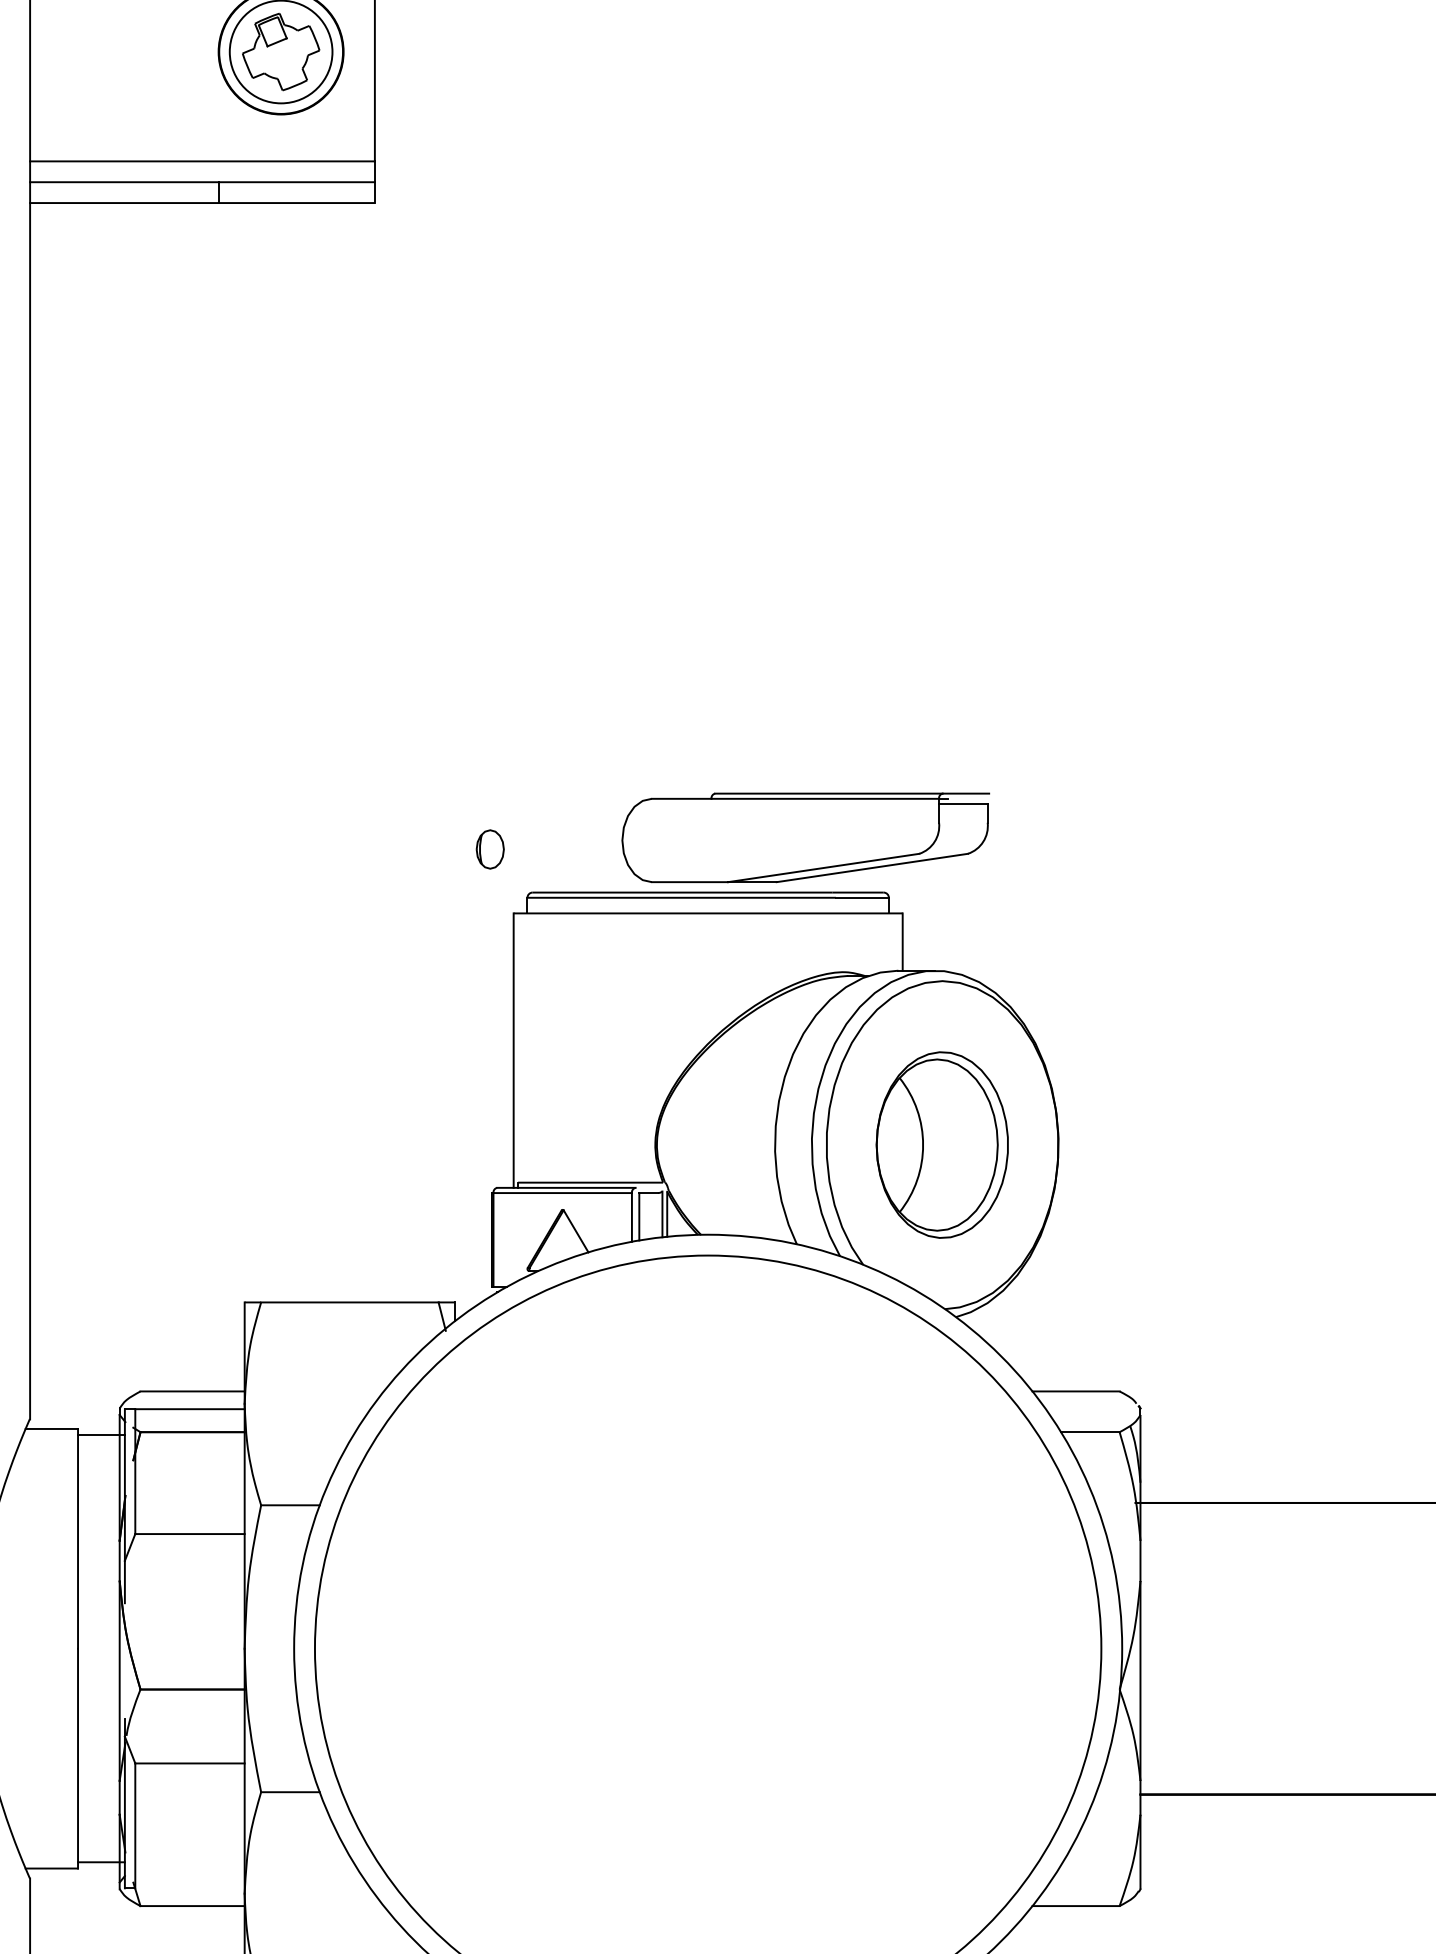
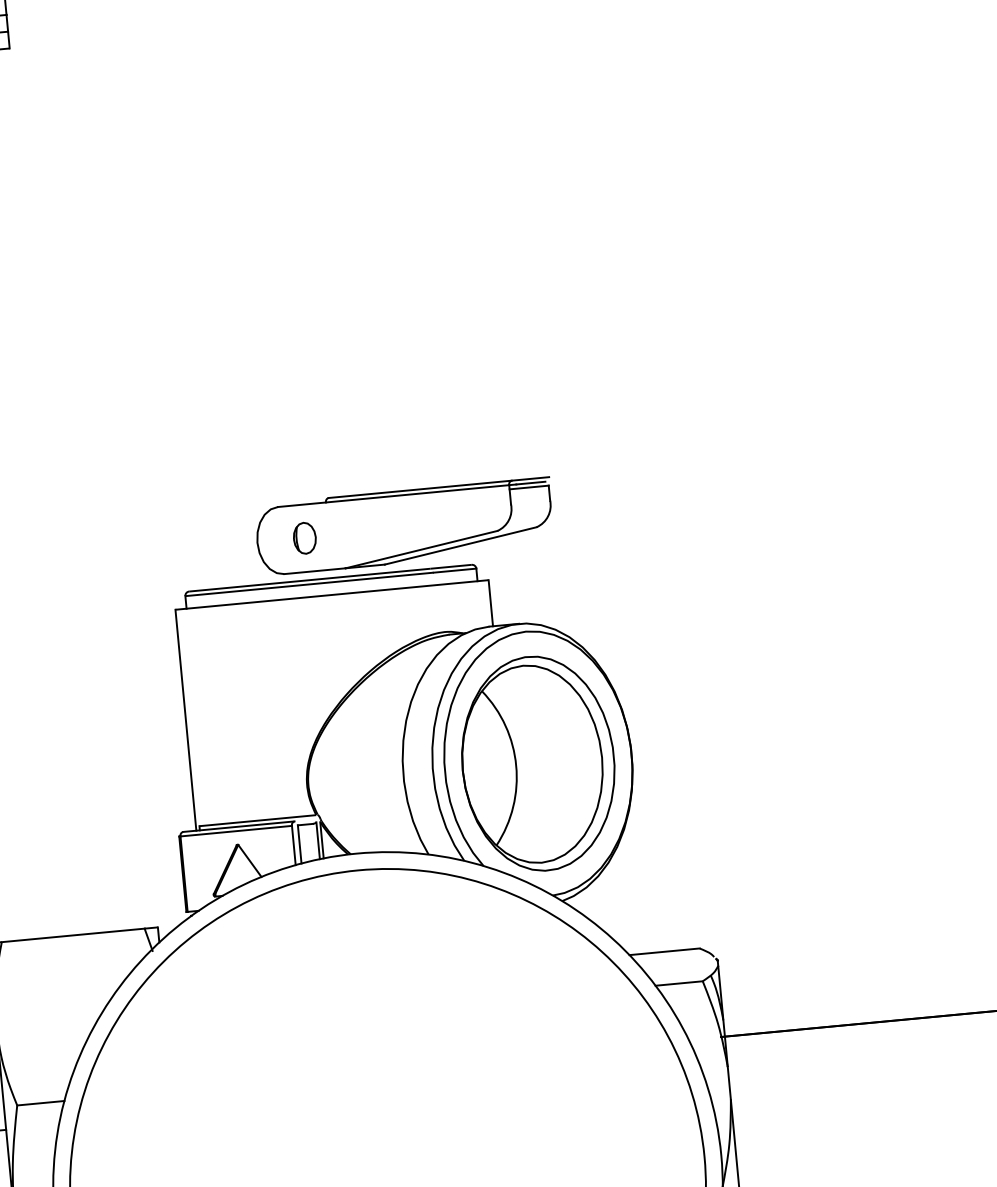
line: (965, 798) -> (530, 482), added
part: (489, 849) -> (304, 538), moved
part: (941, 1144) -> (537, 763), size x1.43

